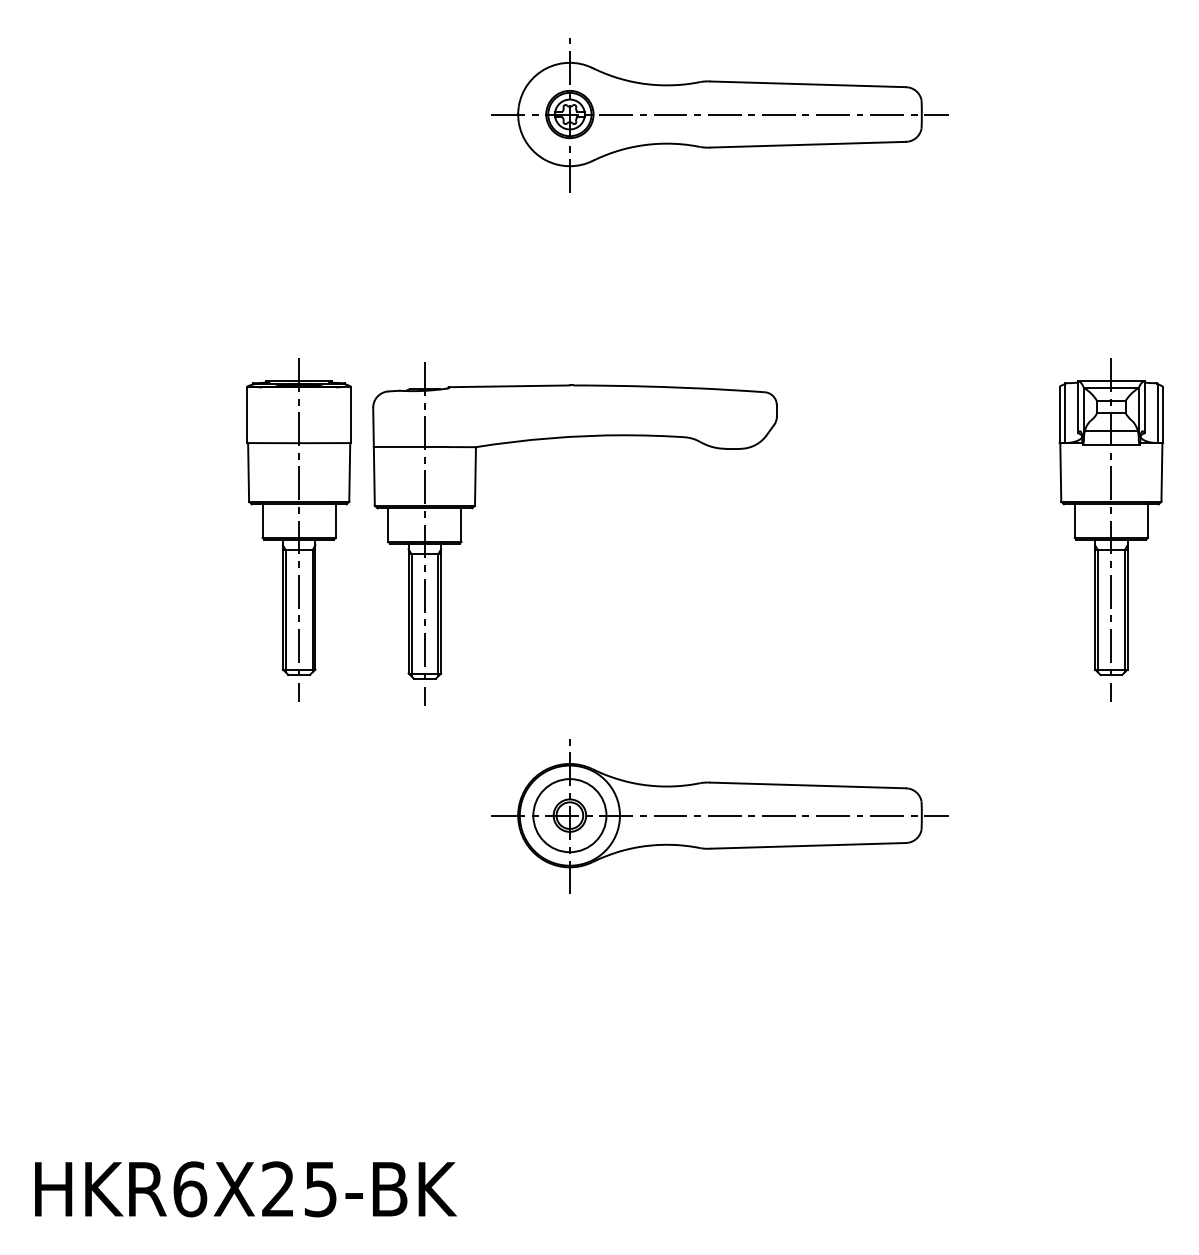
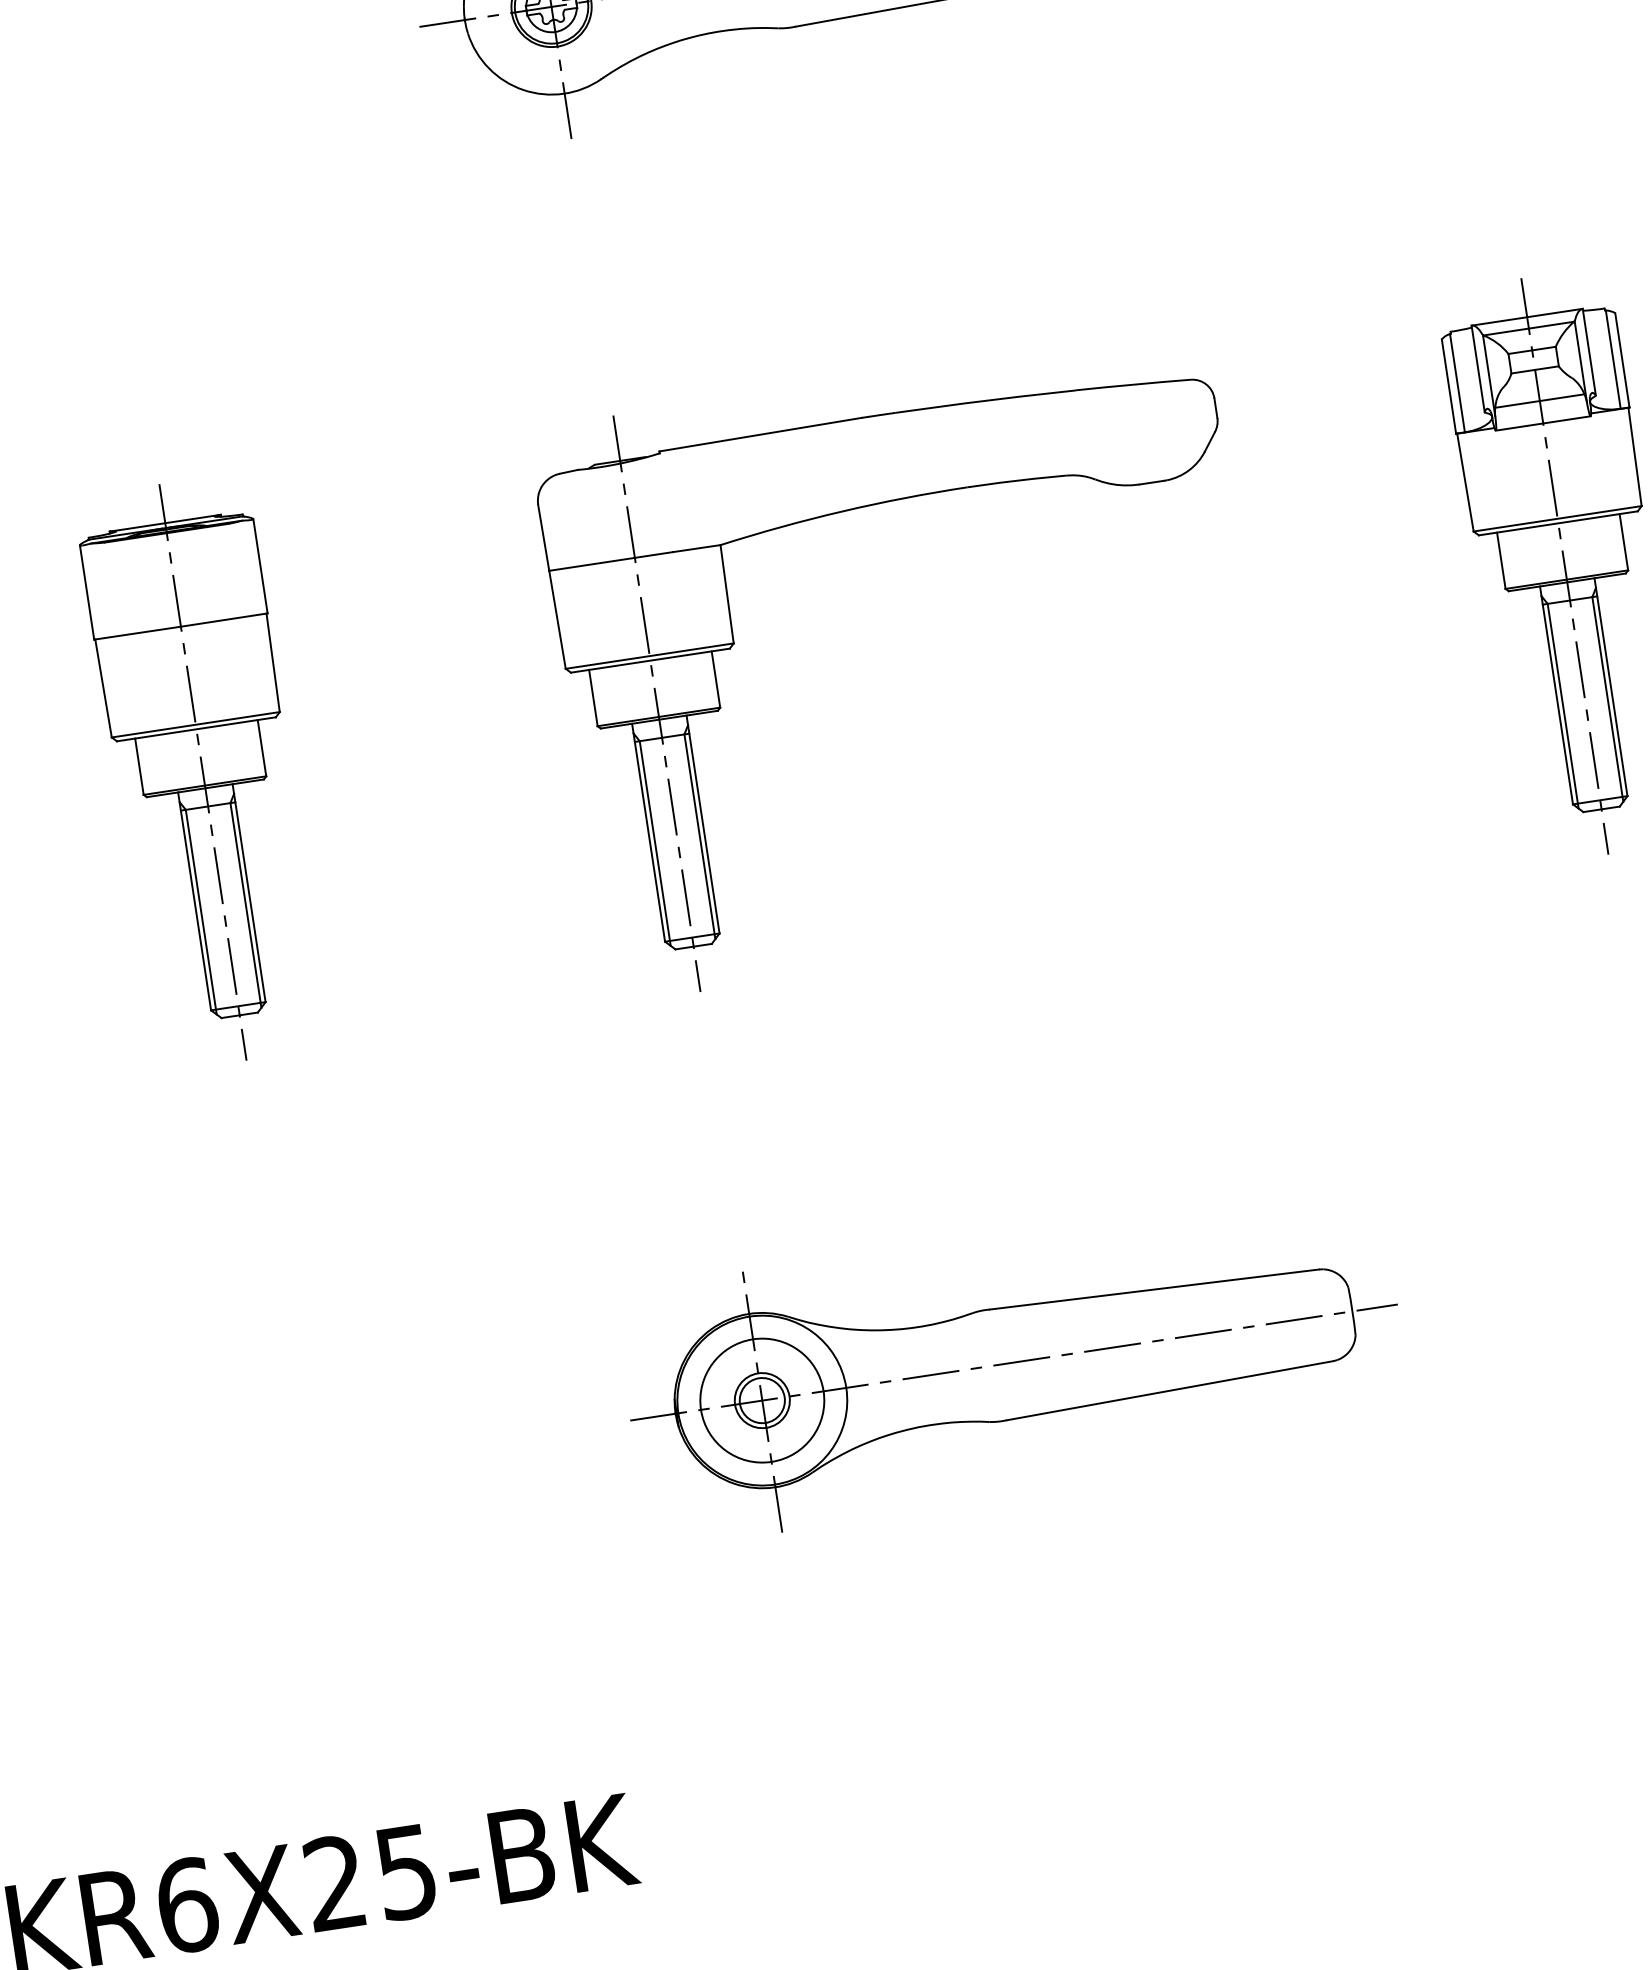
part: (565, 438) -> (868, 507), moved
part: (719, 816) -> (1013, 1364), moved

